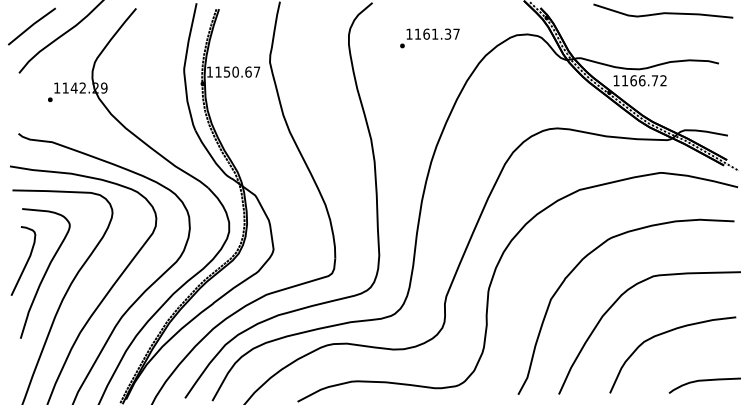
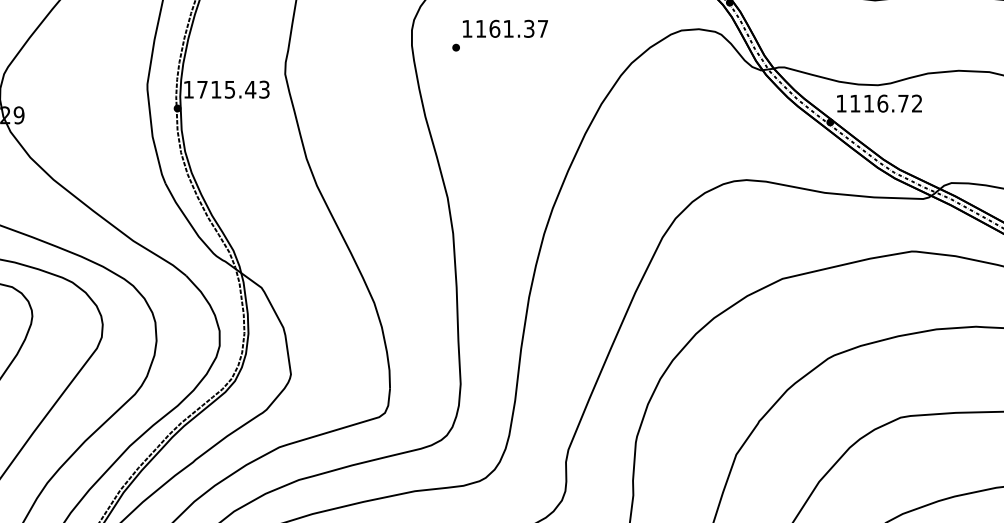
text: (429, 38) -> (499, 35), moved
text: (237, 71) -> (233, 88), 1150.67 -> 1715.43
text: (633, 80) -> (868, 103), 1166.72 -> 1116.72

